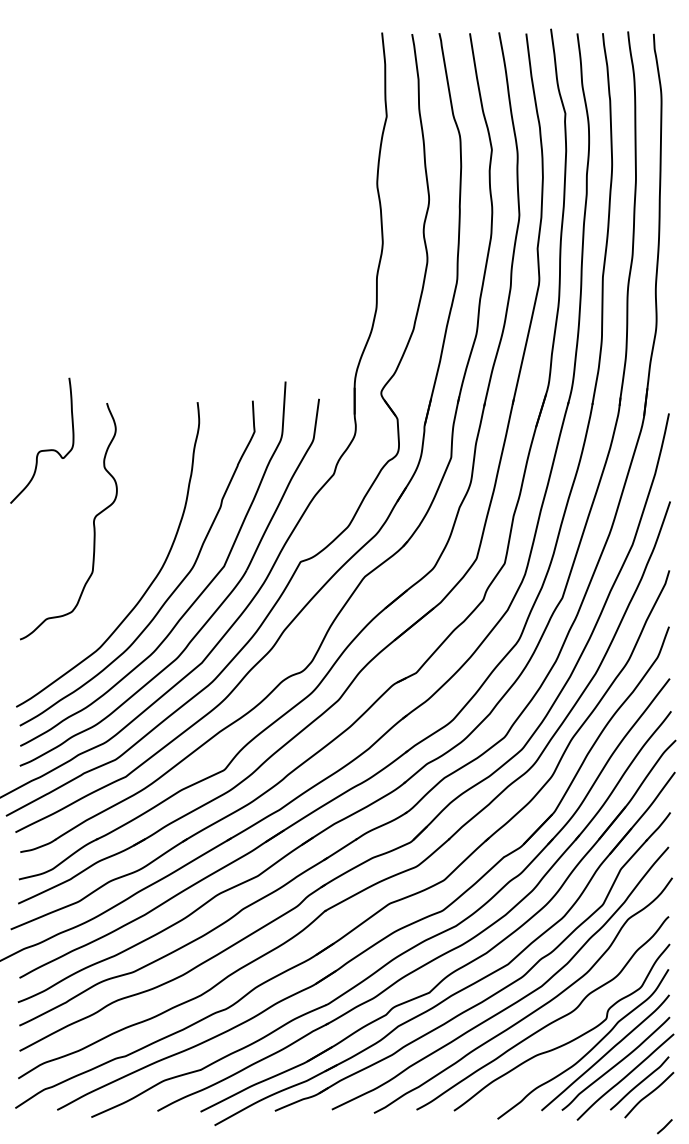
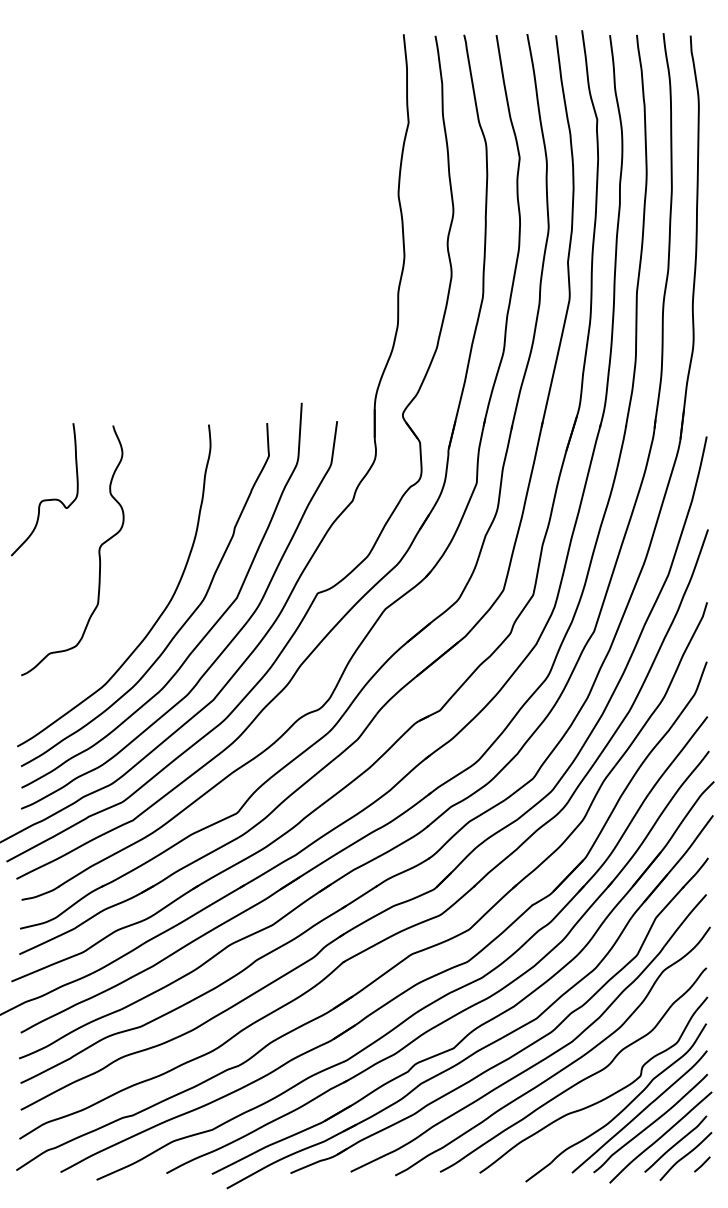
curve: (44, 449) -> (47, 498), moved
line: (664, 1126) -> (701, 1164), moved

